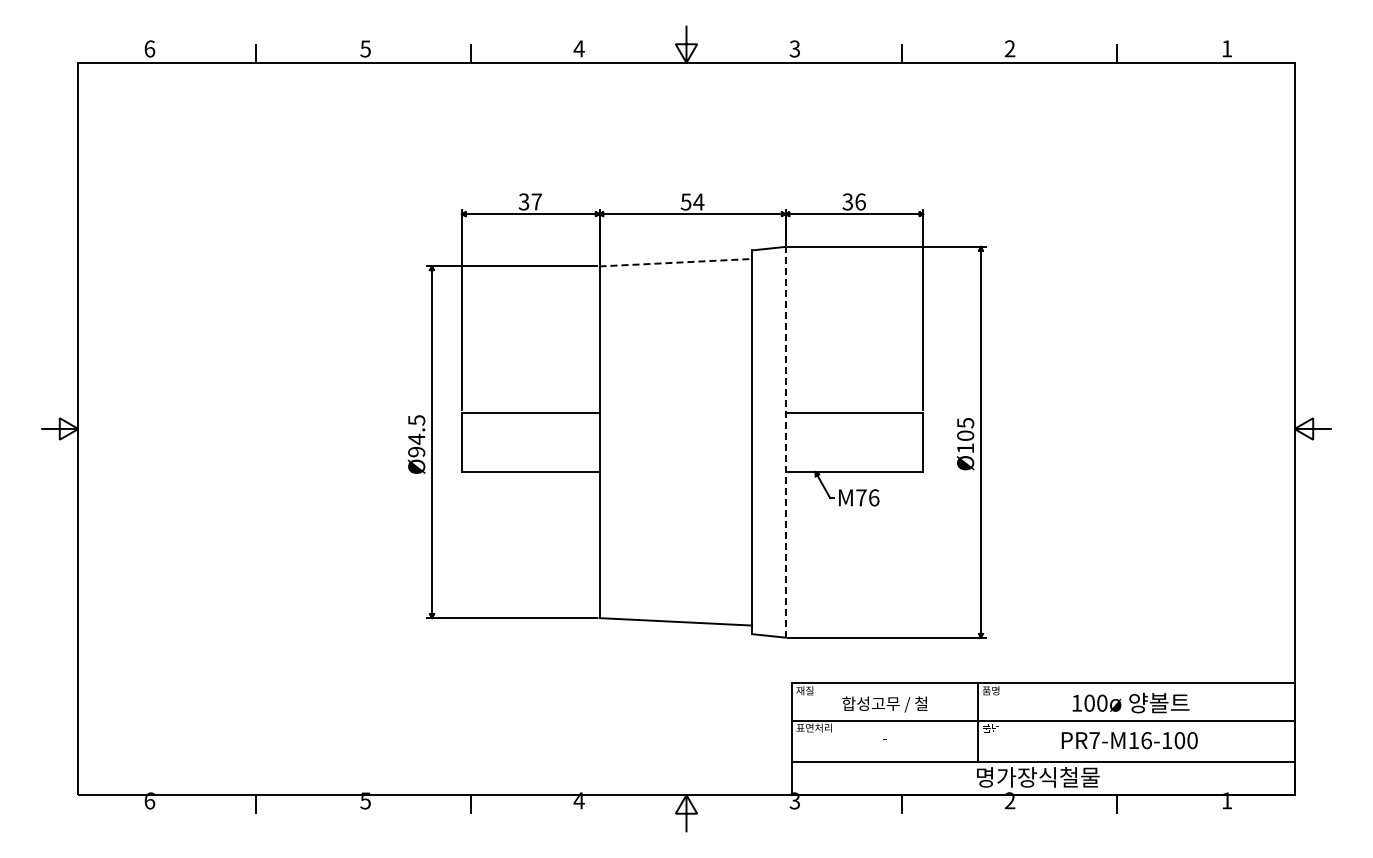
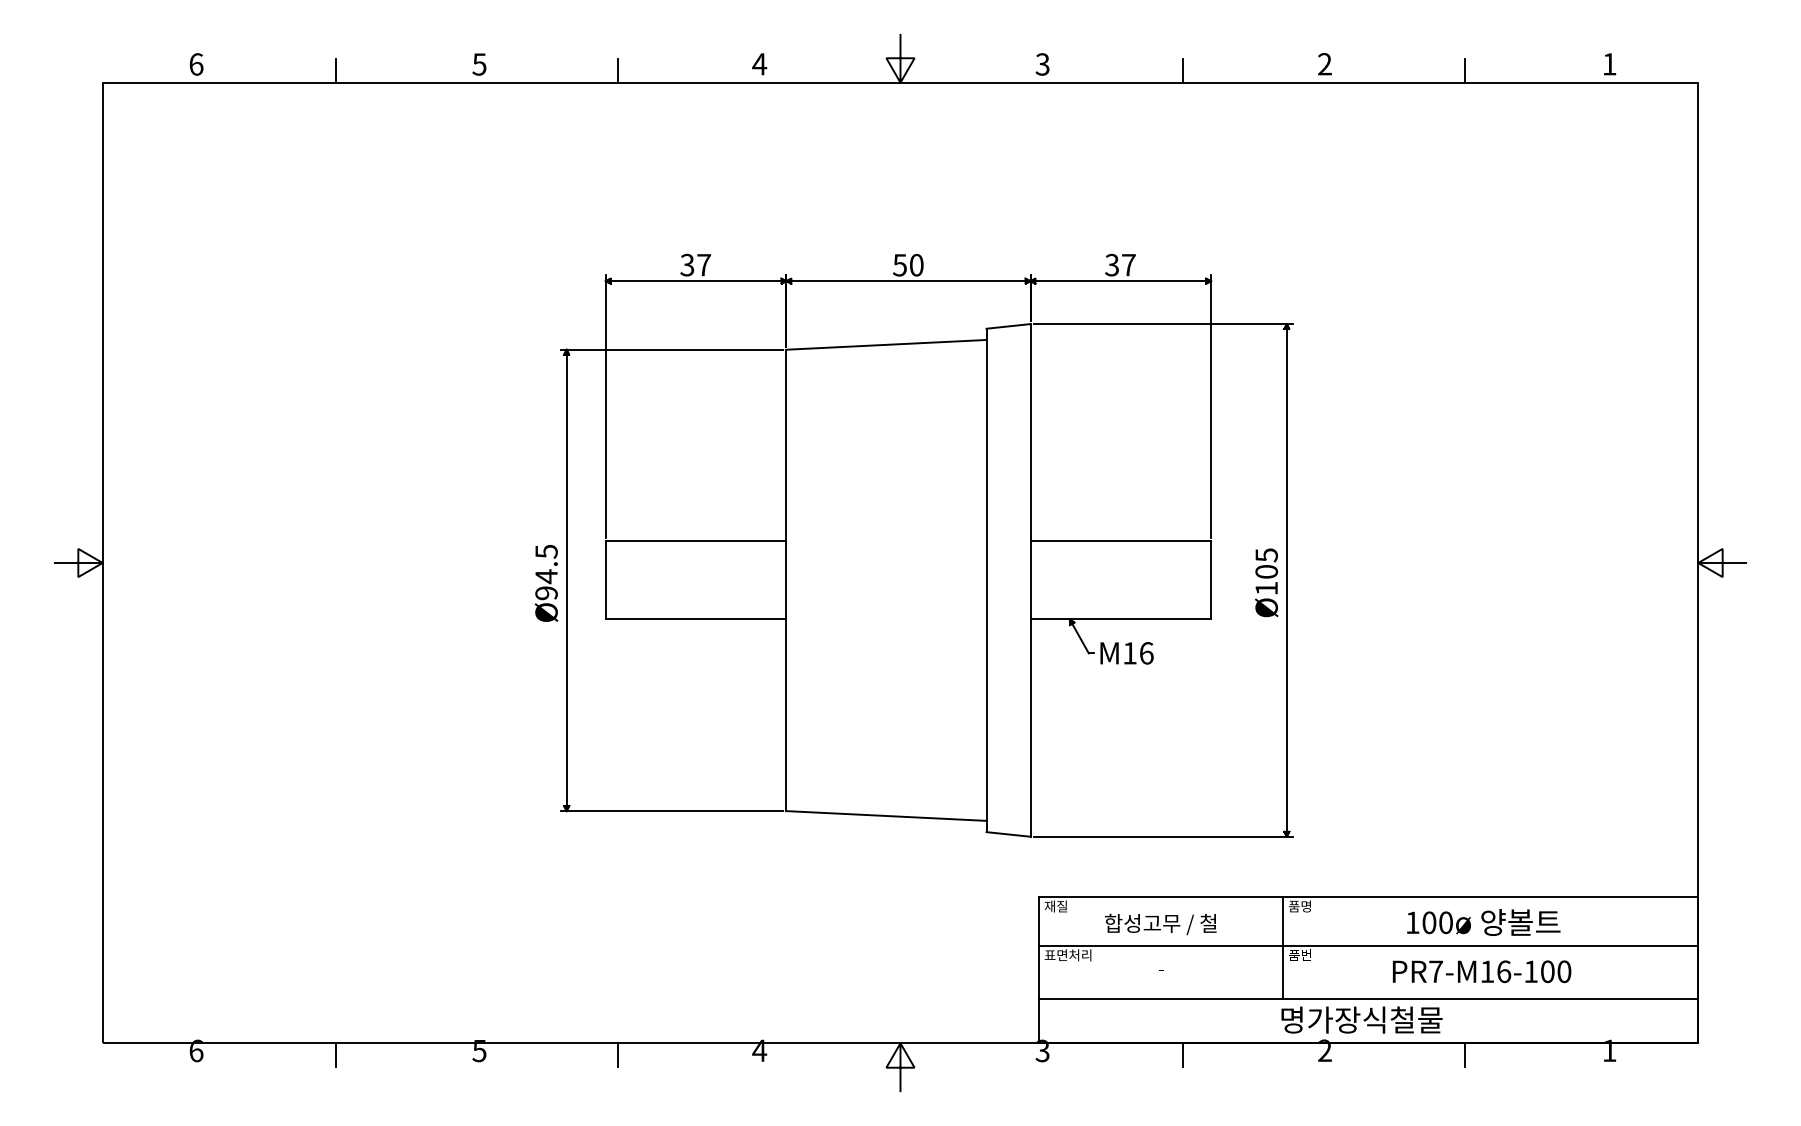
text: (698, 201) -> (916, 264), 54 -> 50
text: (860, 201) -> (1128, 264), 36 -> 37
line: (676, 262) -> (887, 344), dashed -> solid
line: (785, 441) -> (1030, 579), dashed -> solid
text: (861, 497) -> (1130, 652), M76 -> M16

